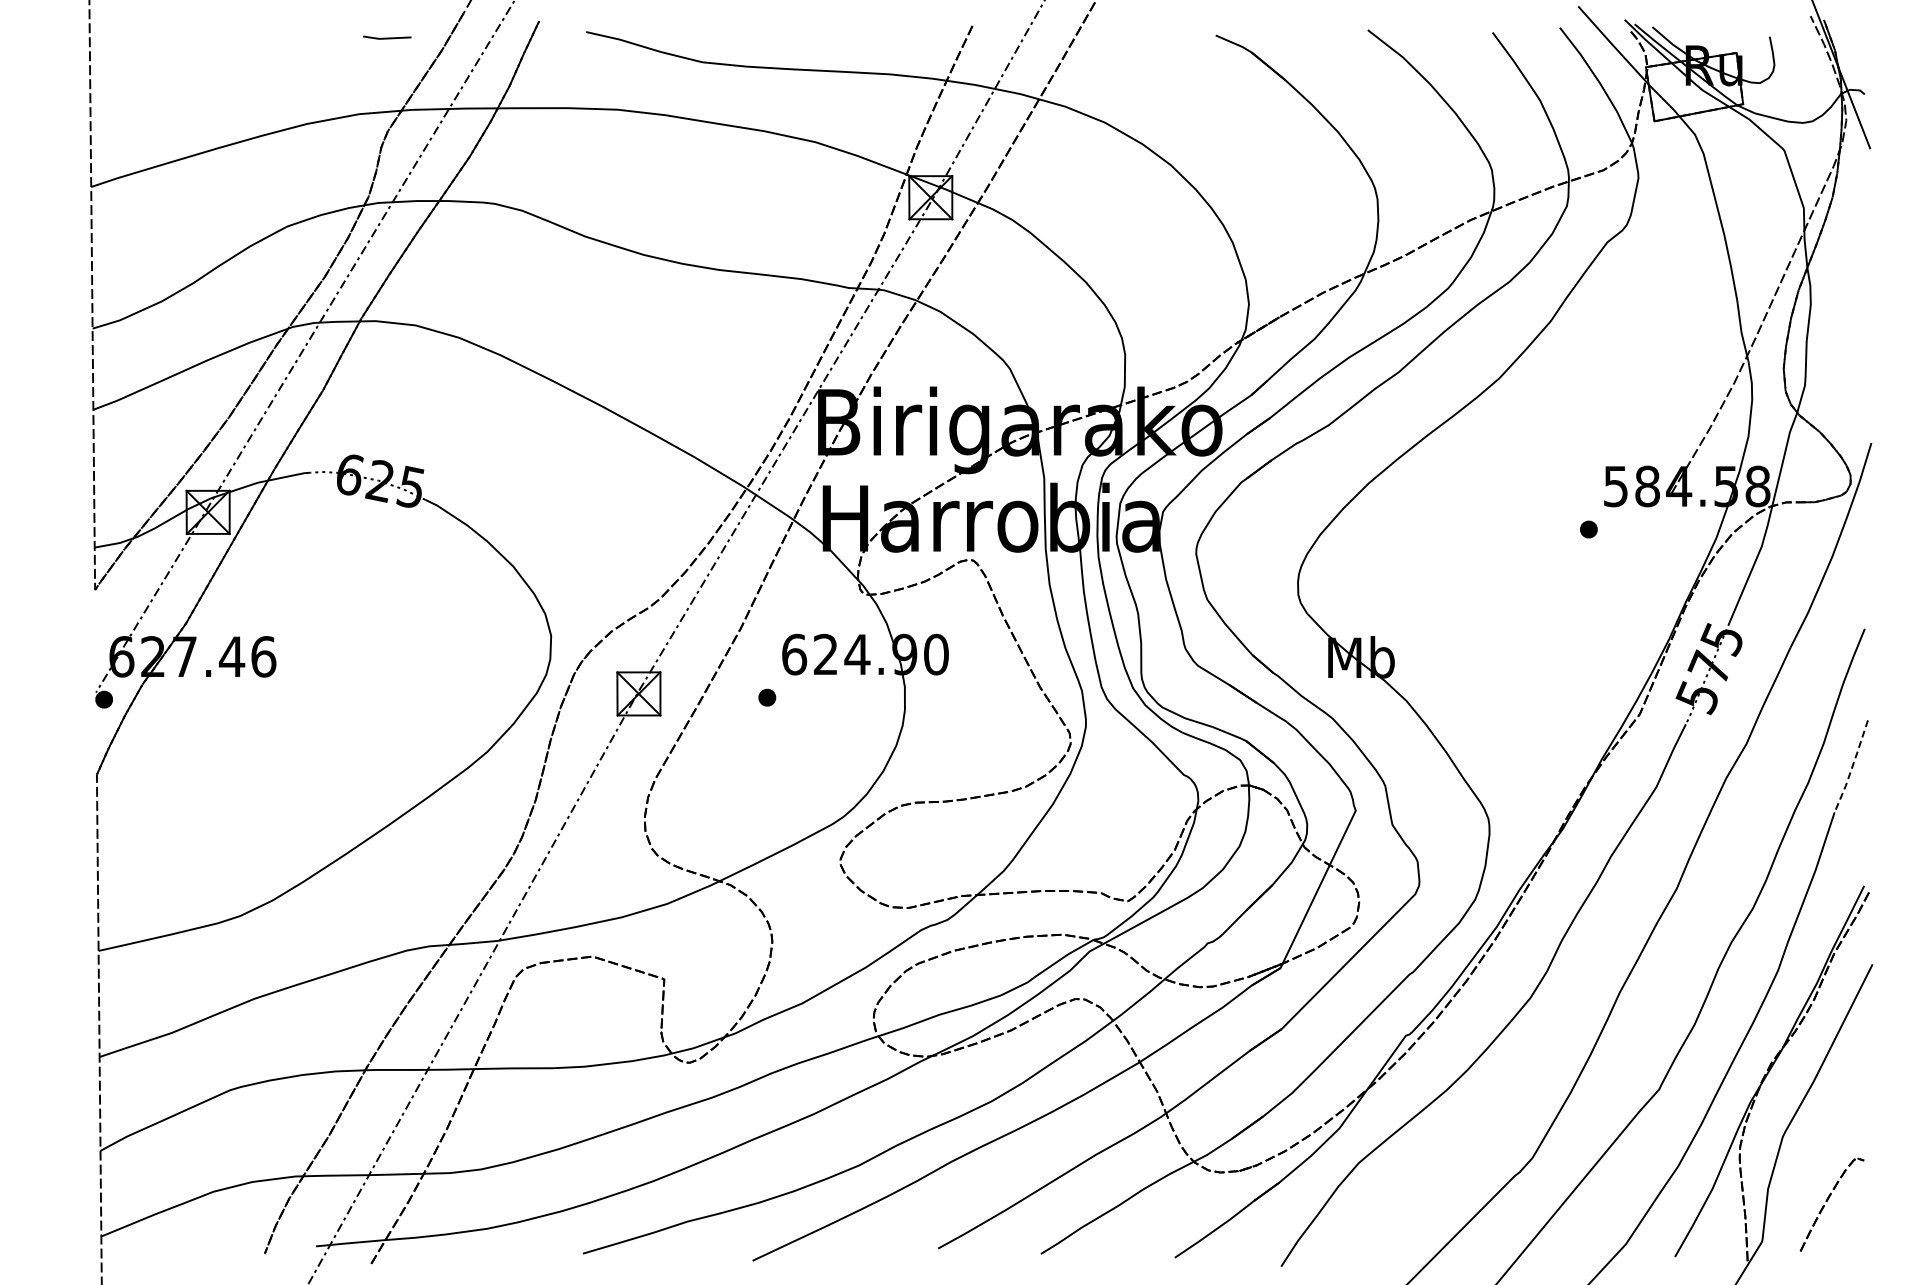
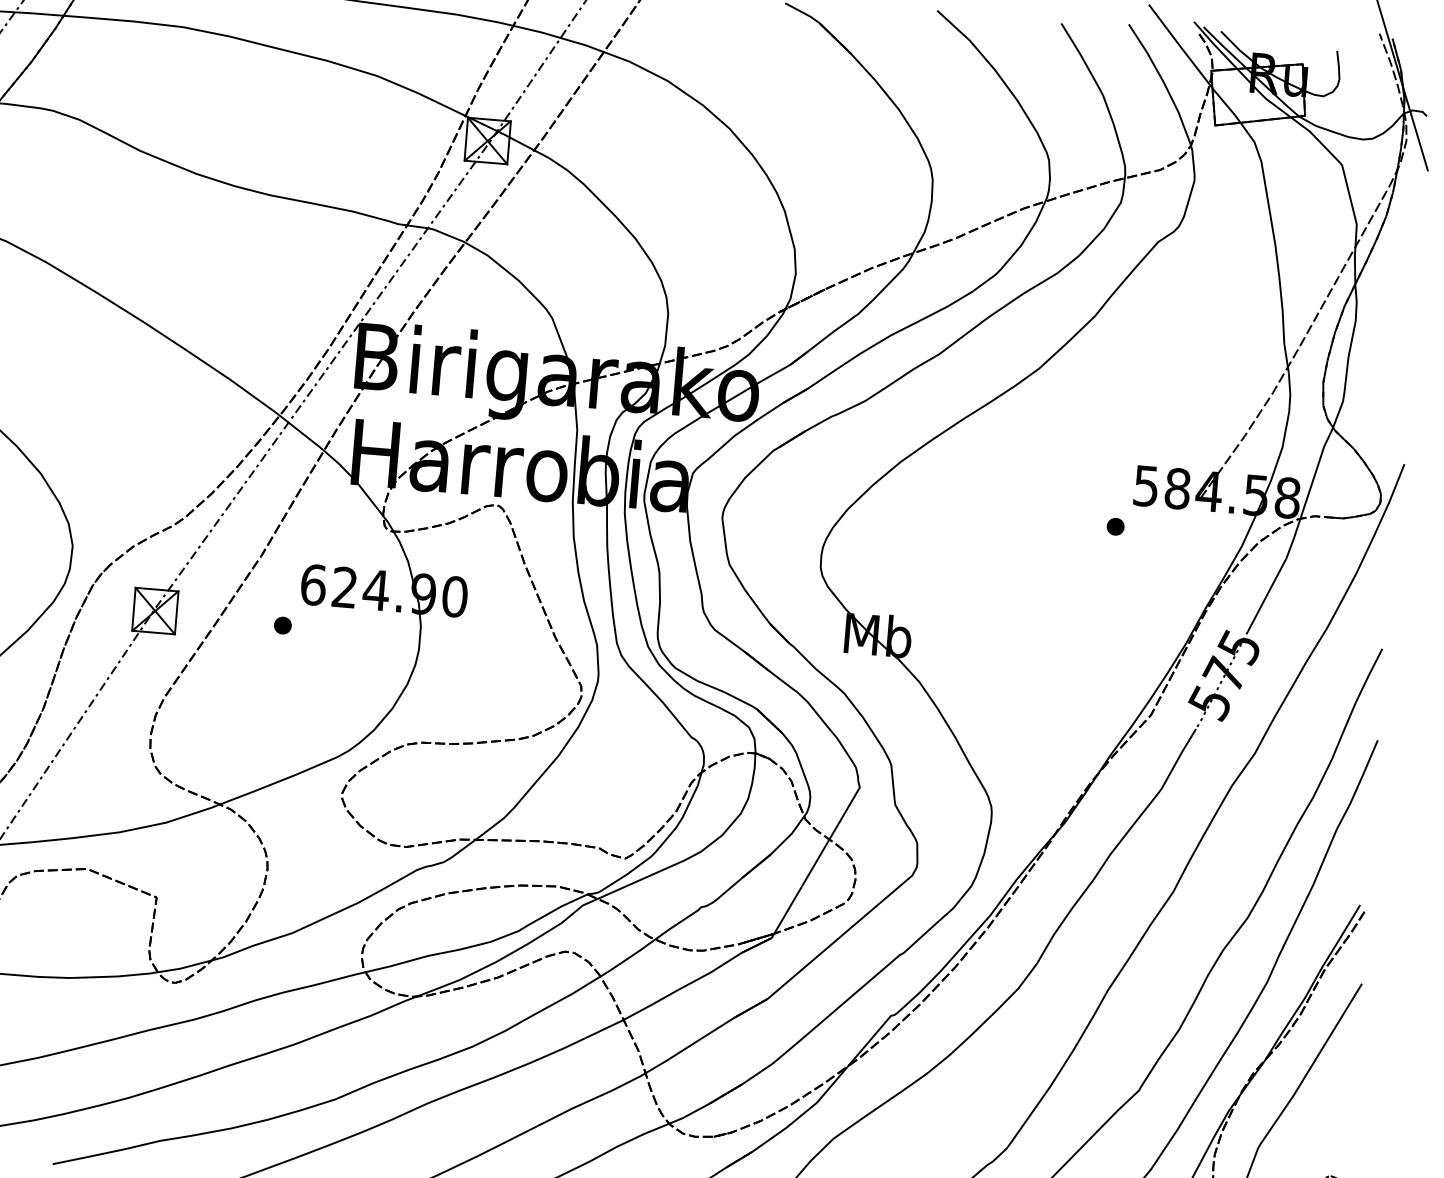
line: (1852, 767) -> (1358, 785), dashed -> solid

